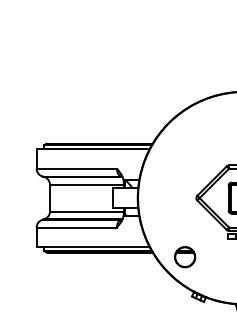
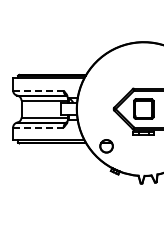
line: (76, 168) -> (38, 90), solid -> dashed
line: (75, 227) -> (37, 127), solid -> dashed

